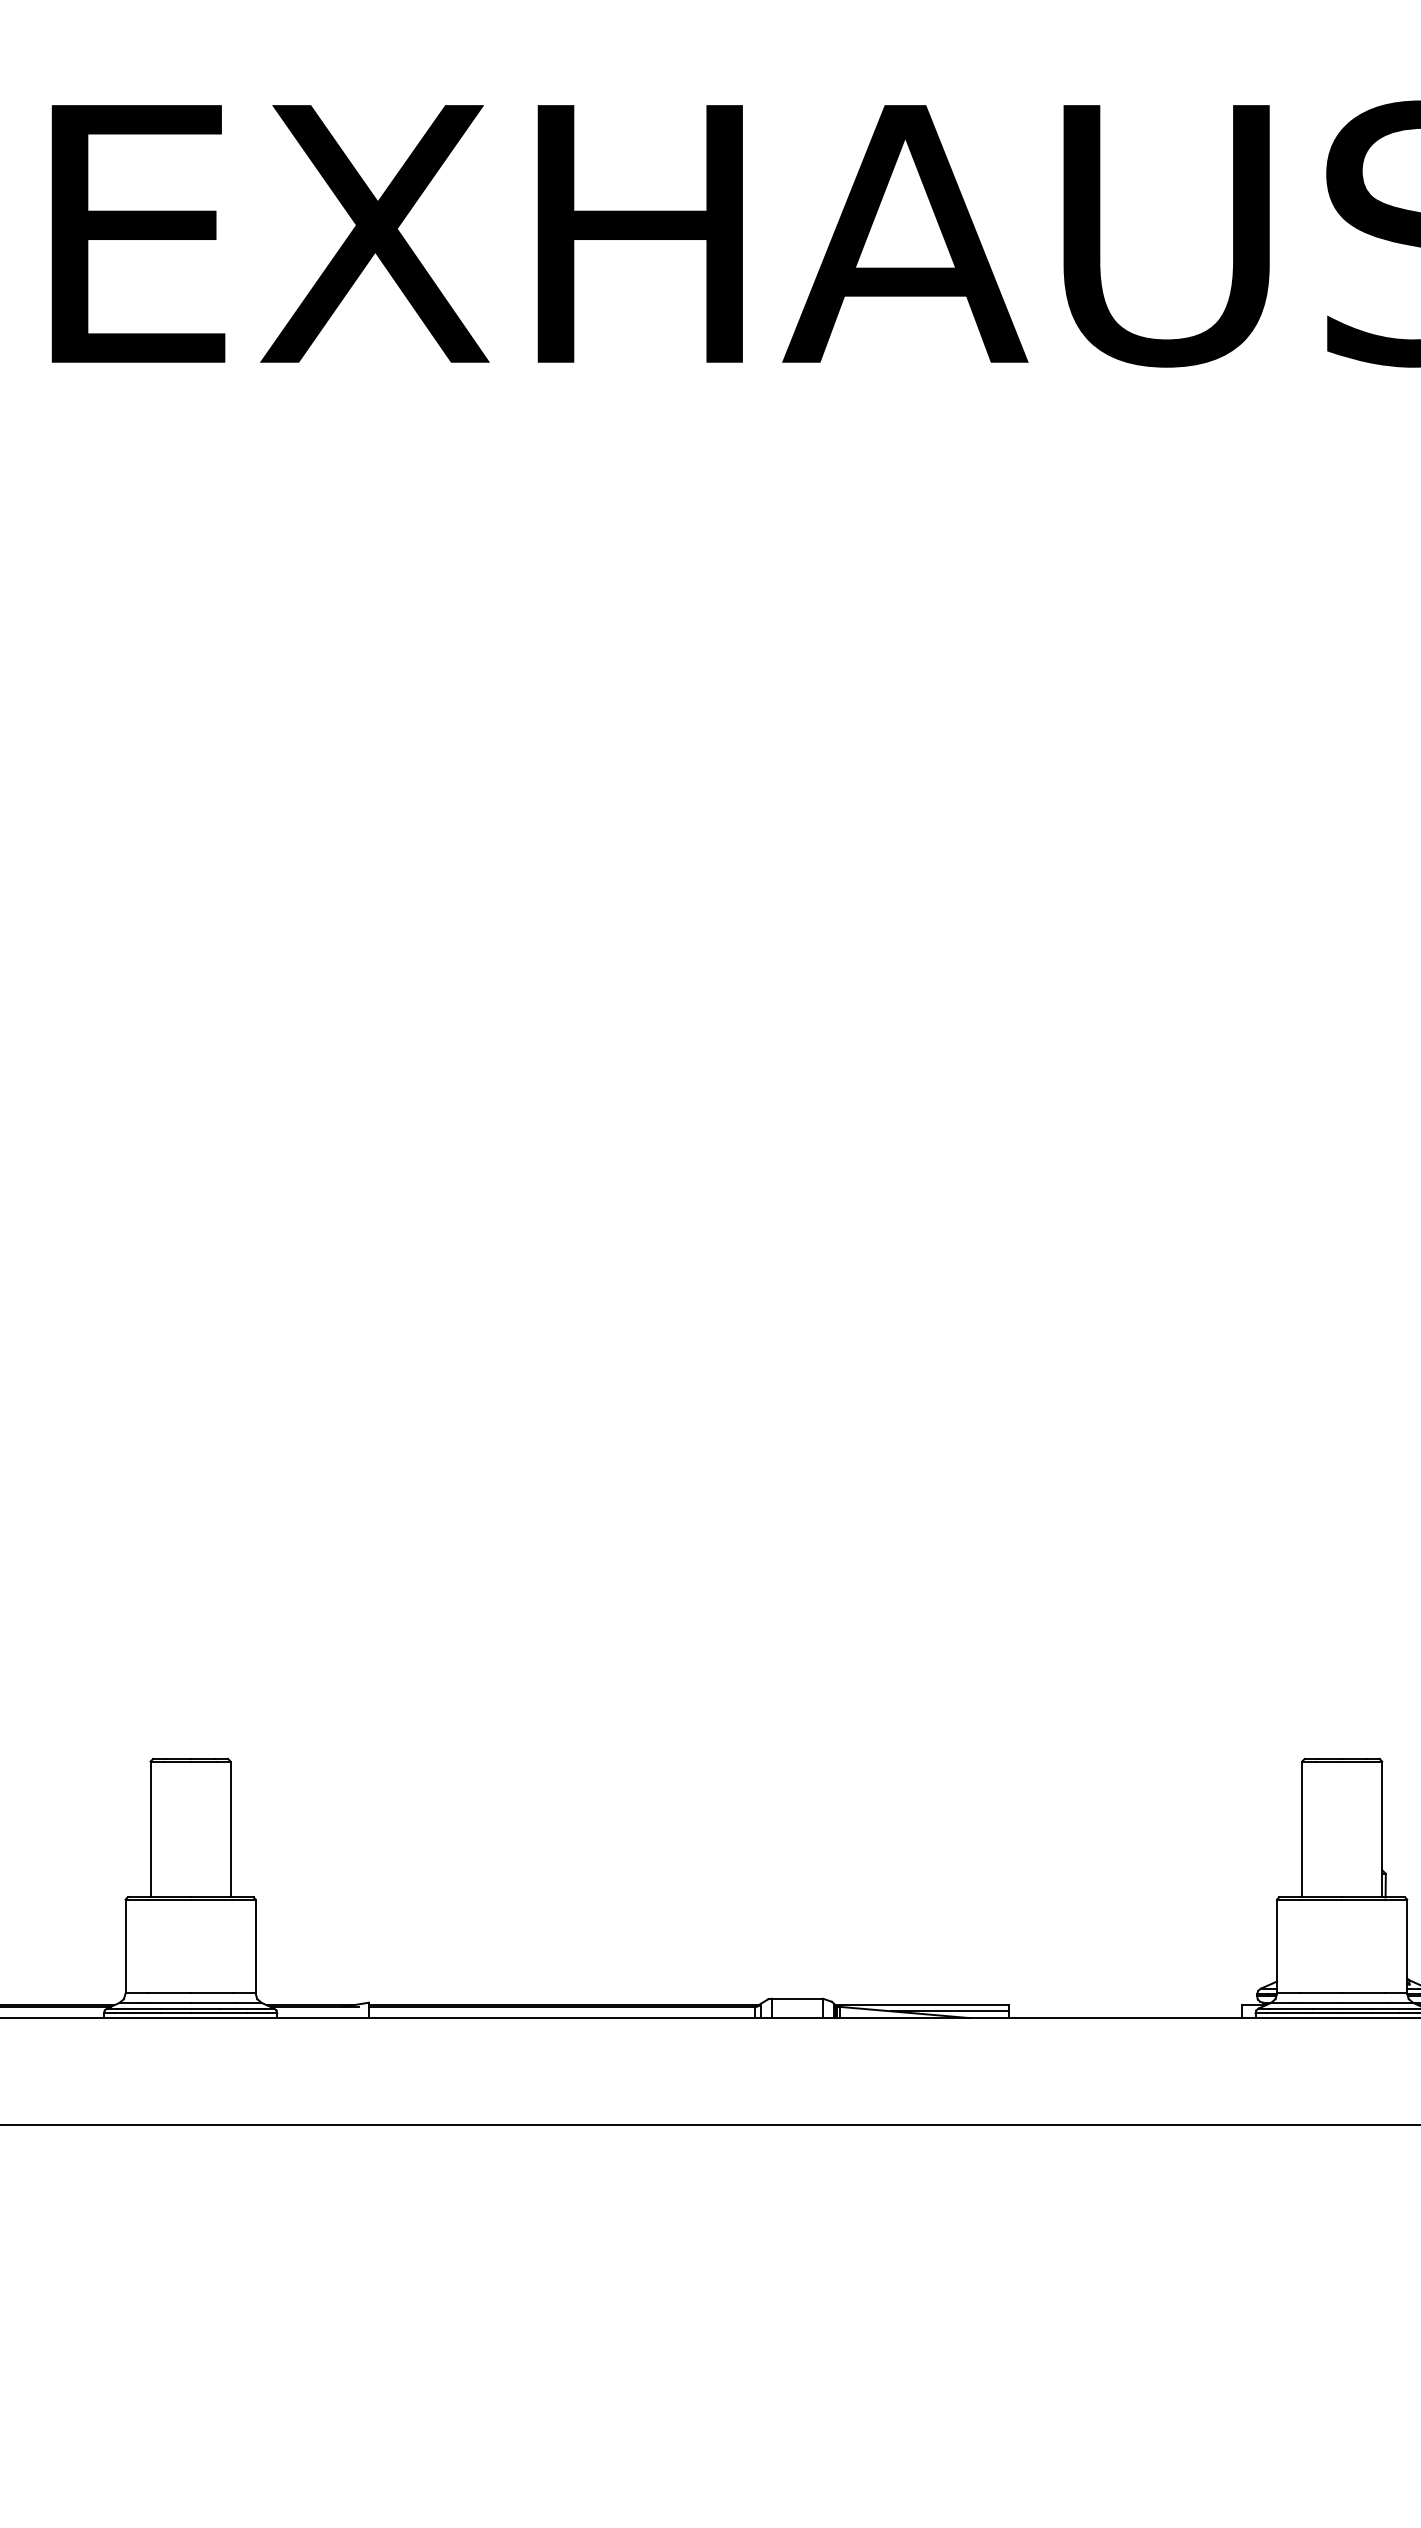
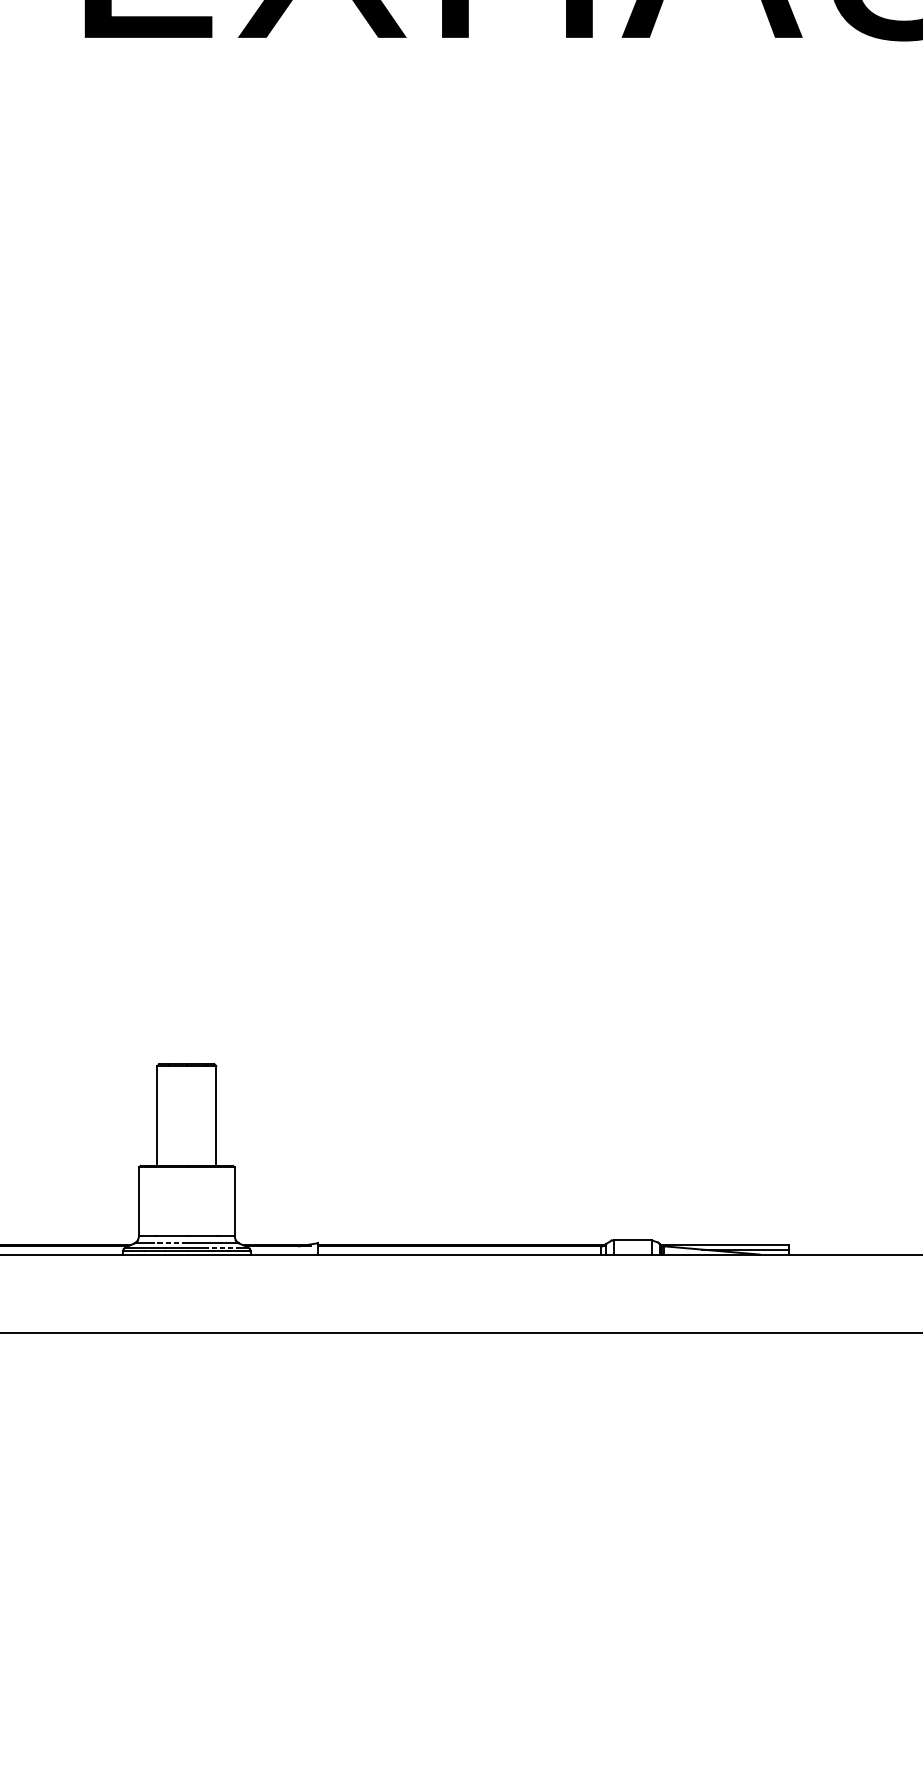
line: (166, 2002) -> (169, 1243), solid -> dashed
line: (241, 2008) -> (224, 1247), solid -> dashed

